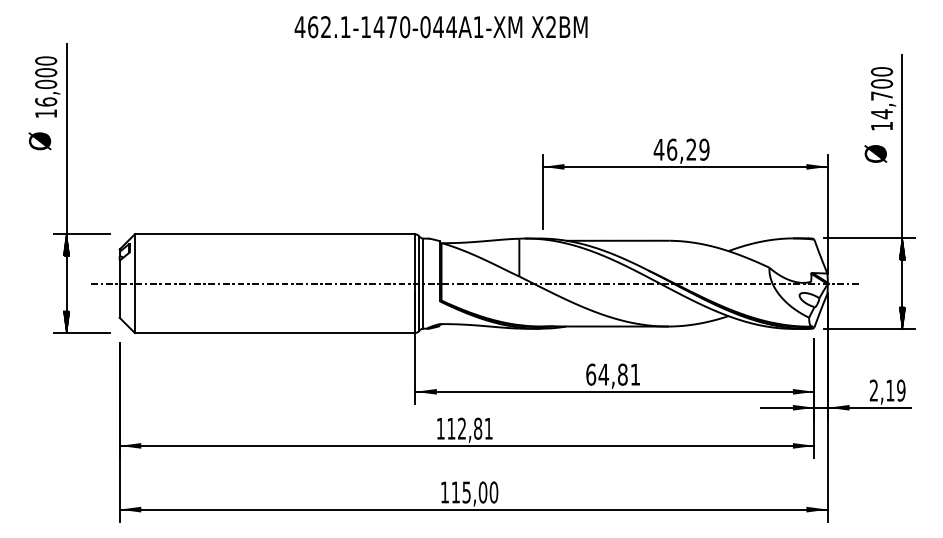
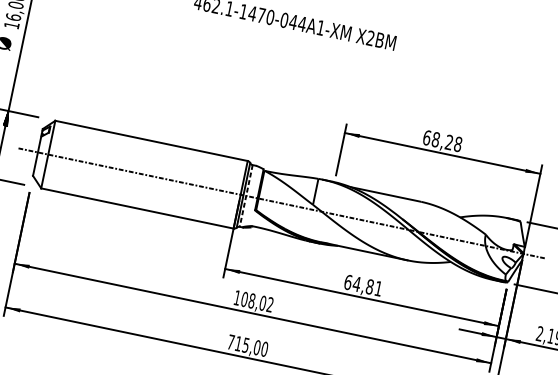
text: (681, 149) -> (442, 140), 46,29 -> 68,28
line: (423, 284) -> (246, 196), solid -> dashed
text: (469, 428) -> (257, 301), 112,81 -> 108,02
text: (444, 492) -> (230, 342), 115,00 -> 715,00

